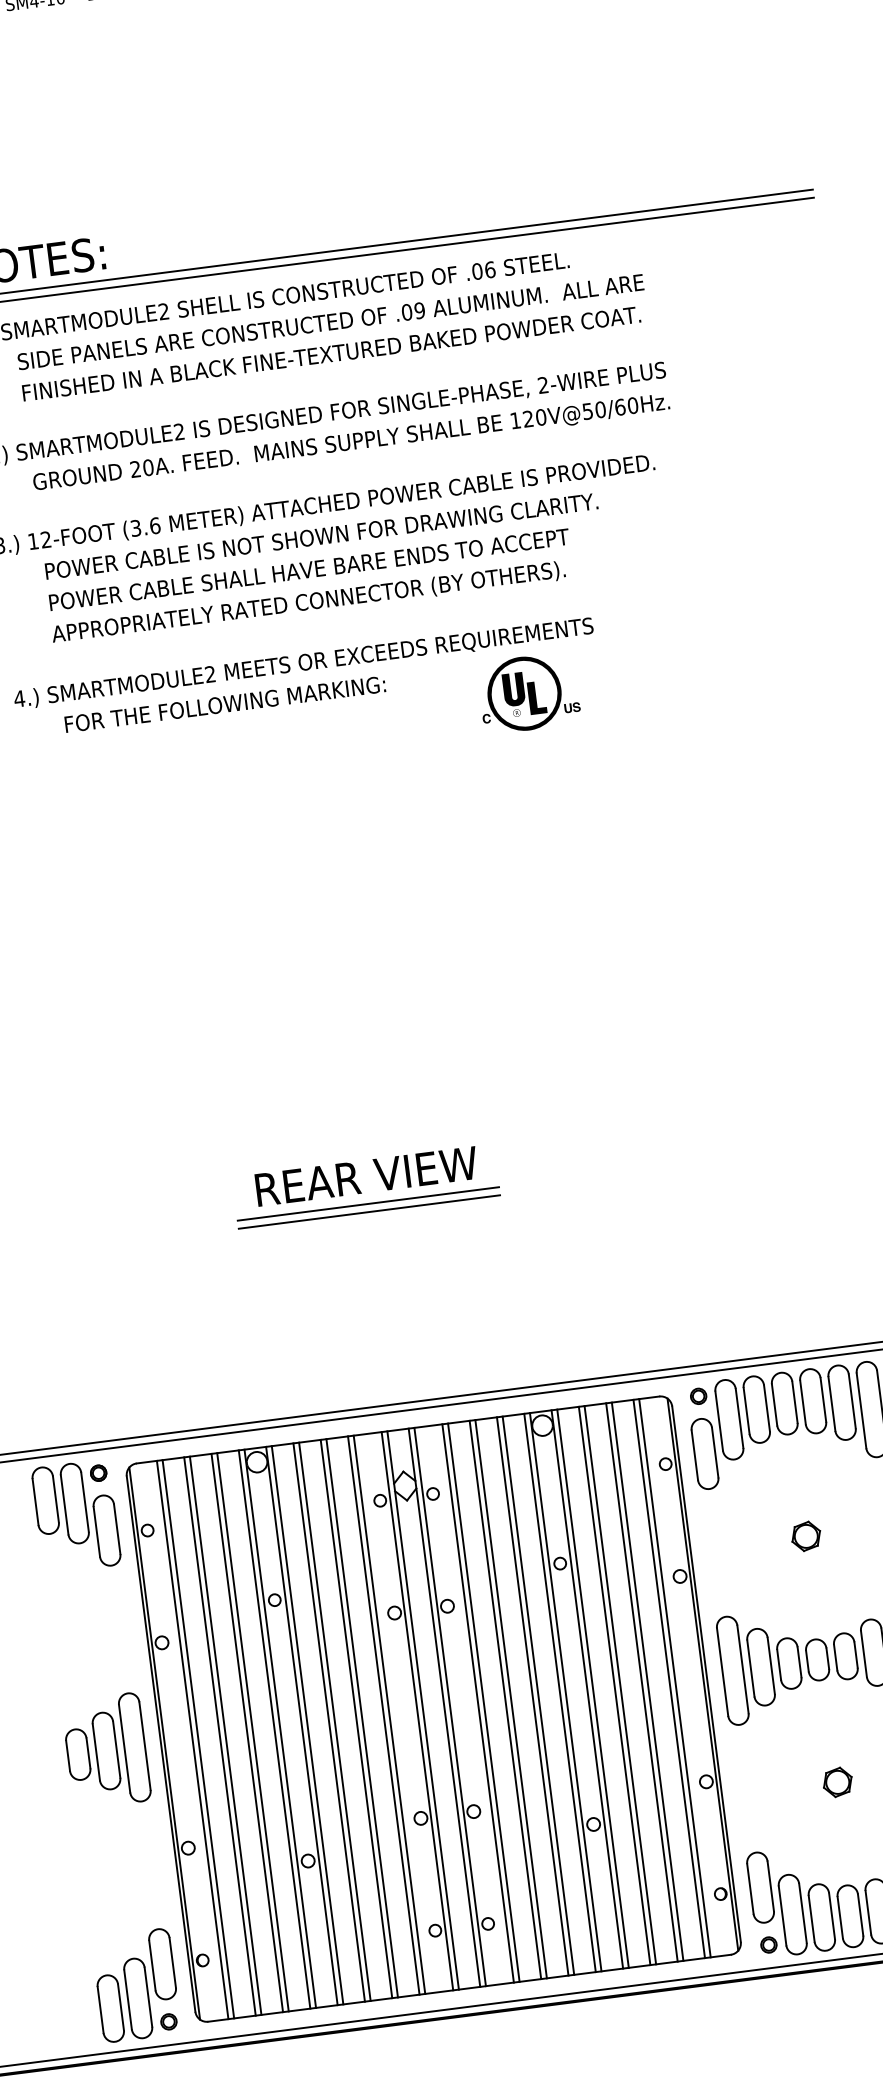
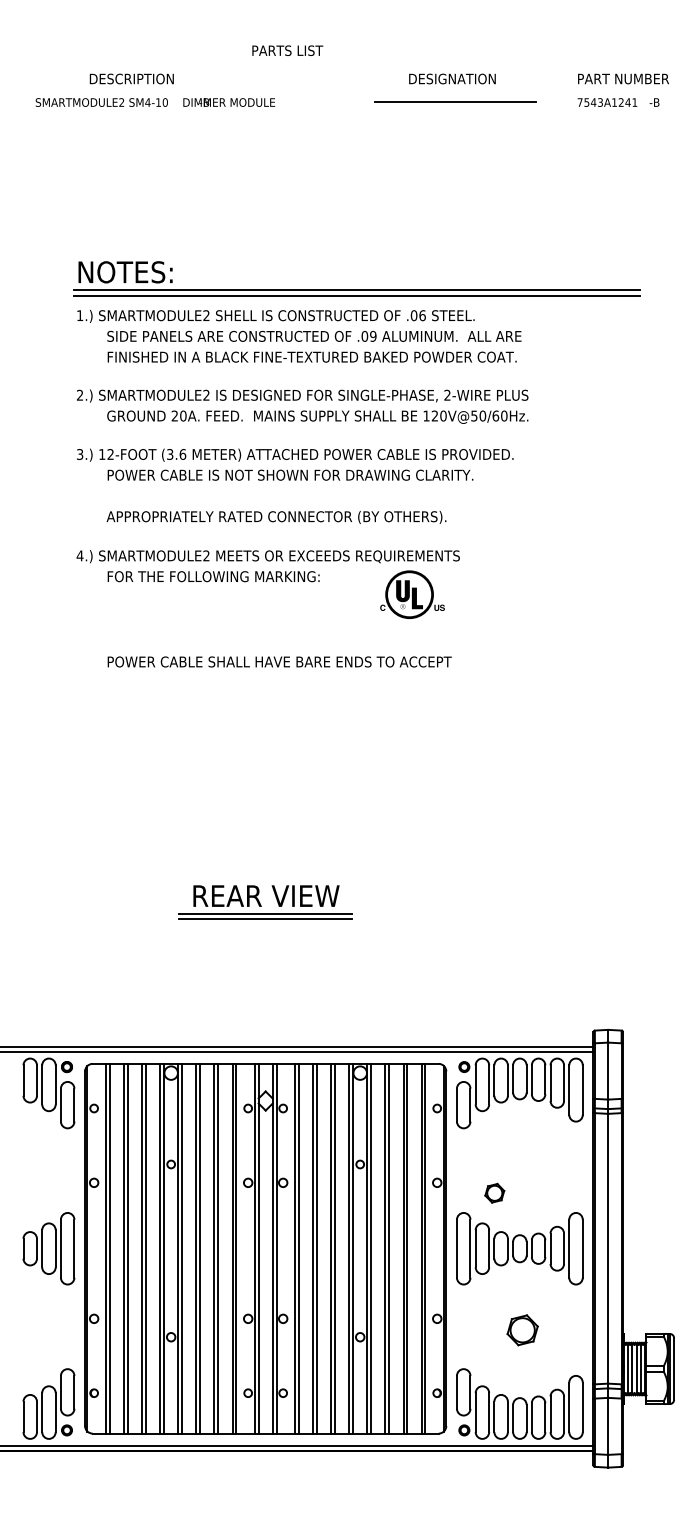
text: (308, 569) -> (279, 661), moved
part: (805, 1535) -> (494, 1192), moved
part: (837, 1781) -> (522, 1329), size x1.6

